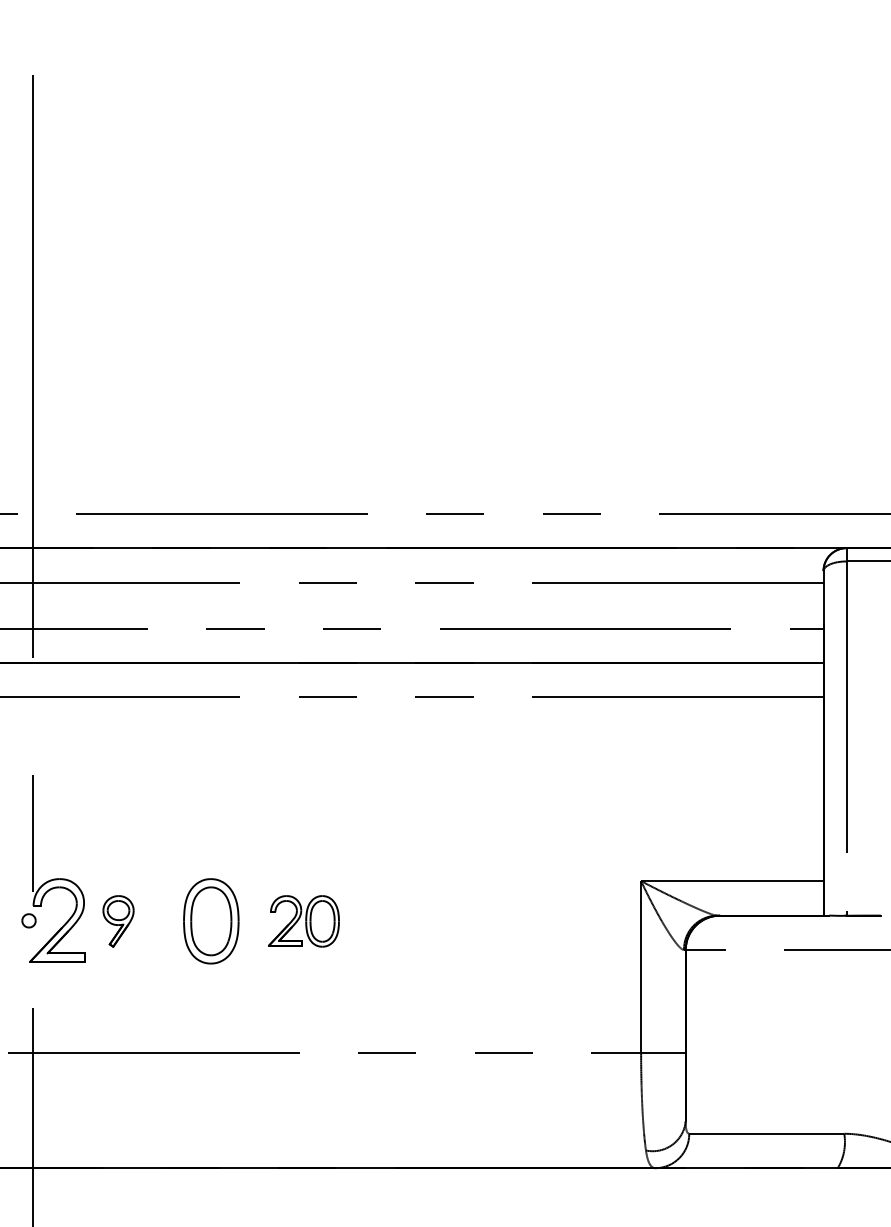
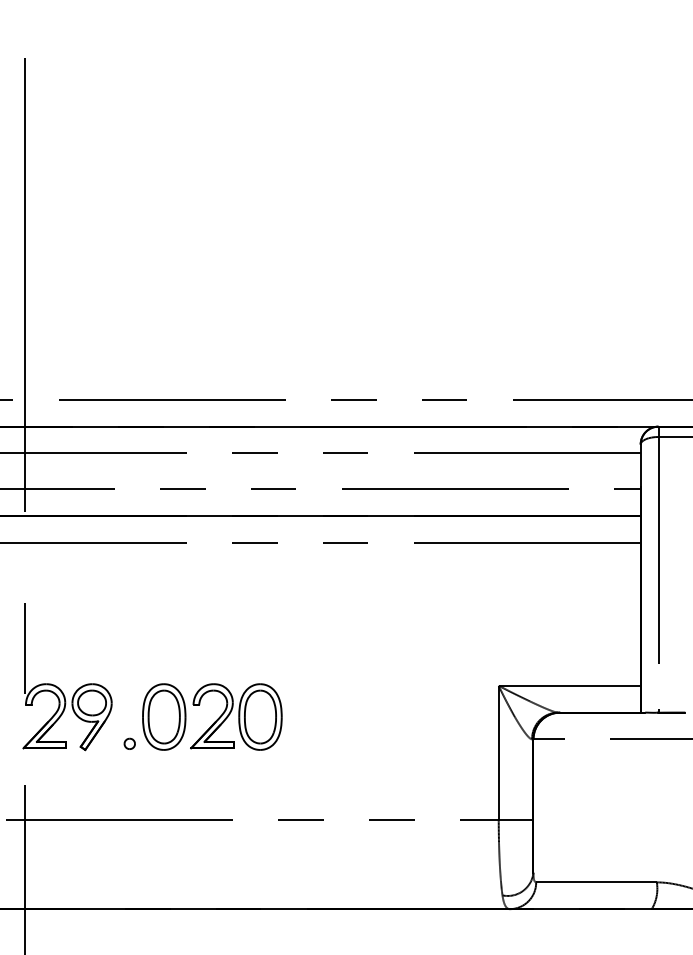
part: (28, 920) -> (129, 743), moved
part: (118, 921) -> (92, 717), size x1.67
part: (303, 921) -> (235, 717), size x1.67

